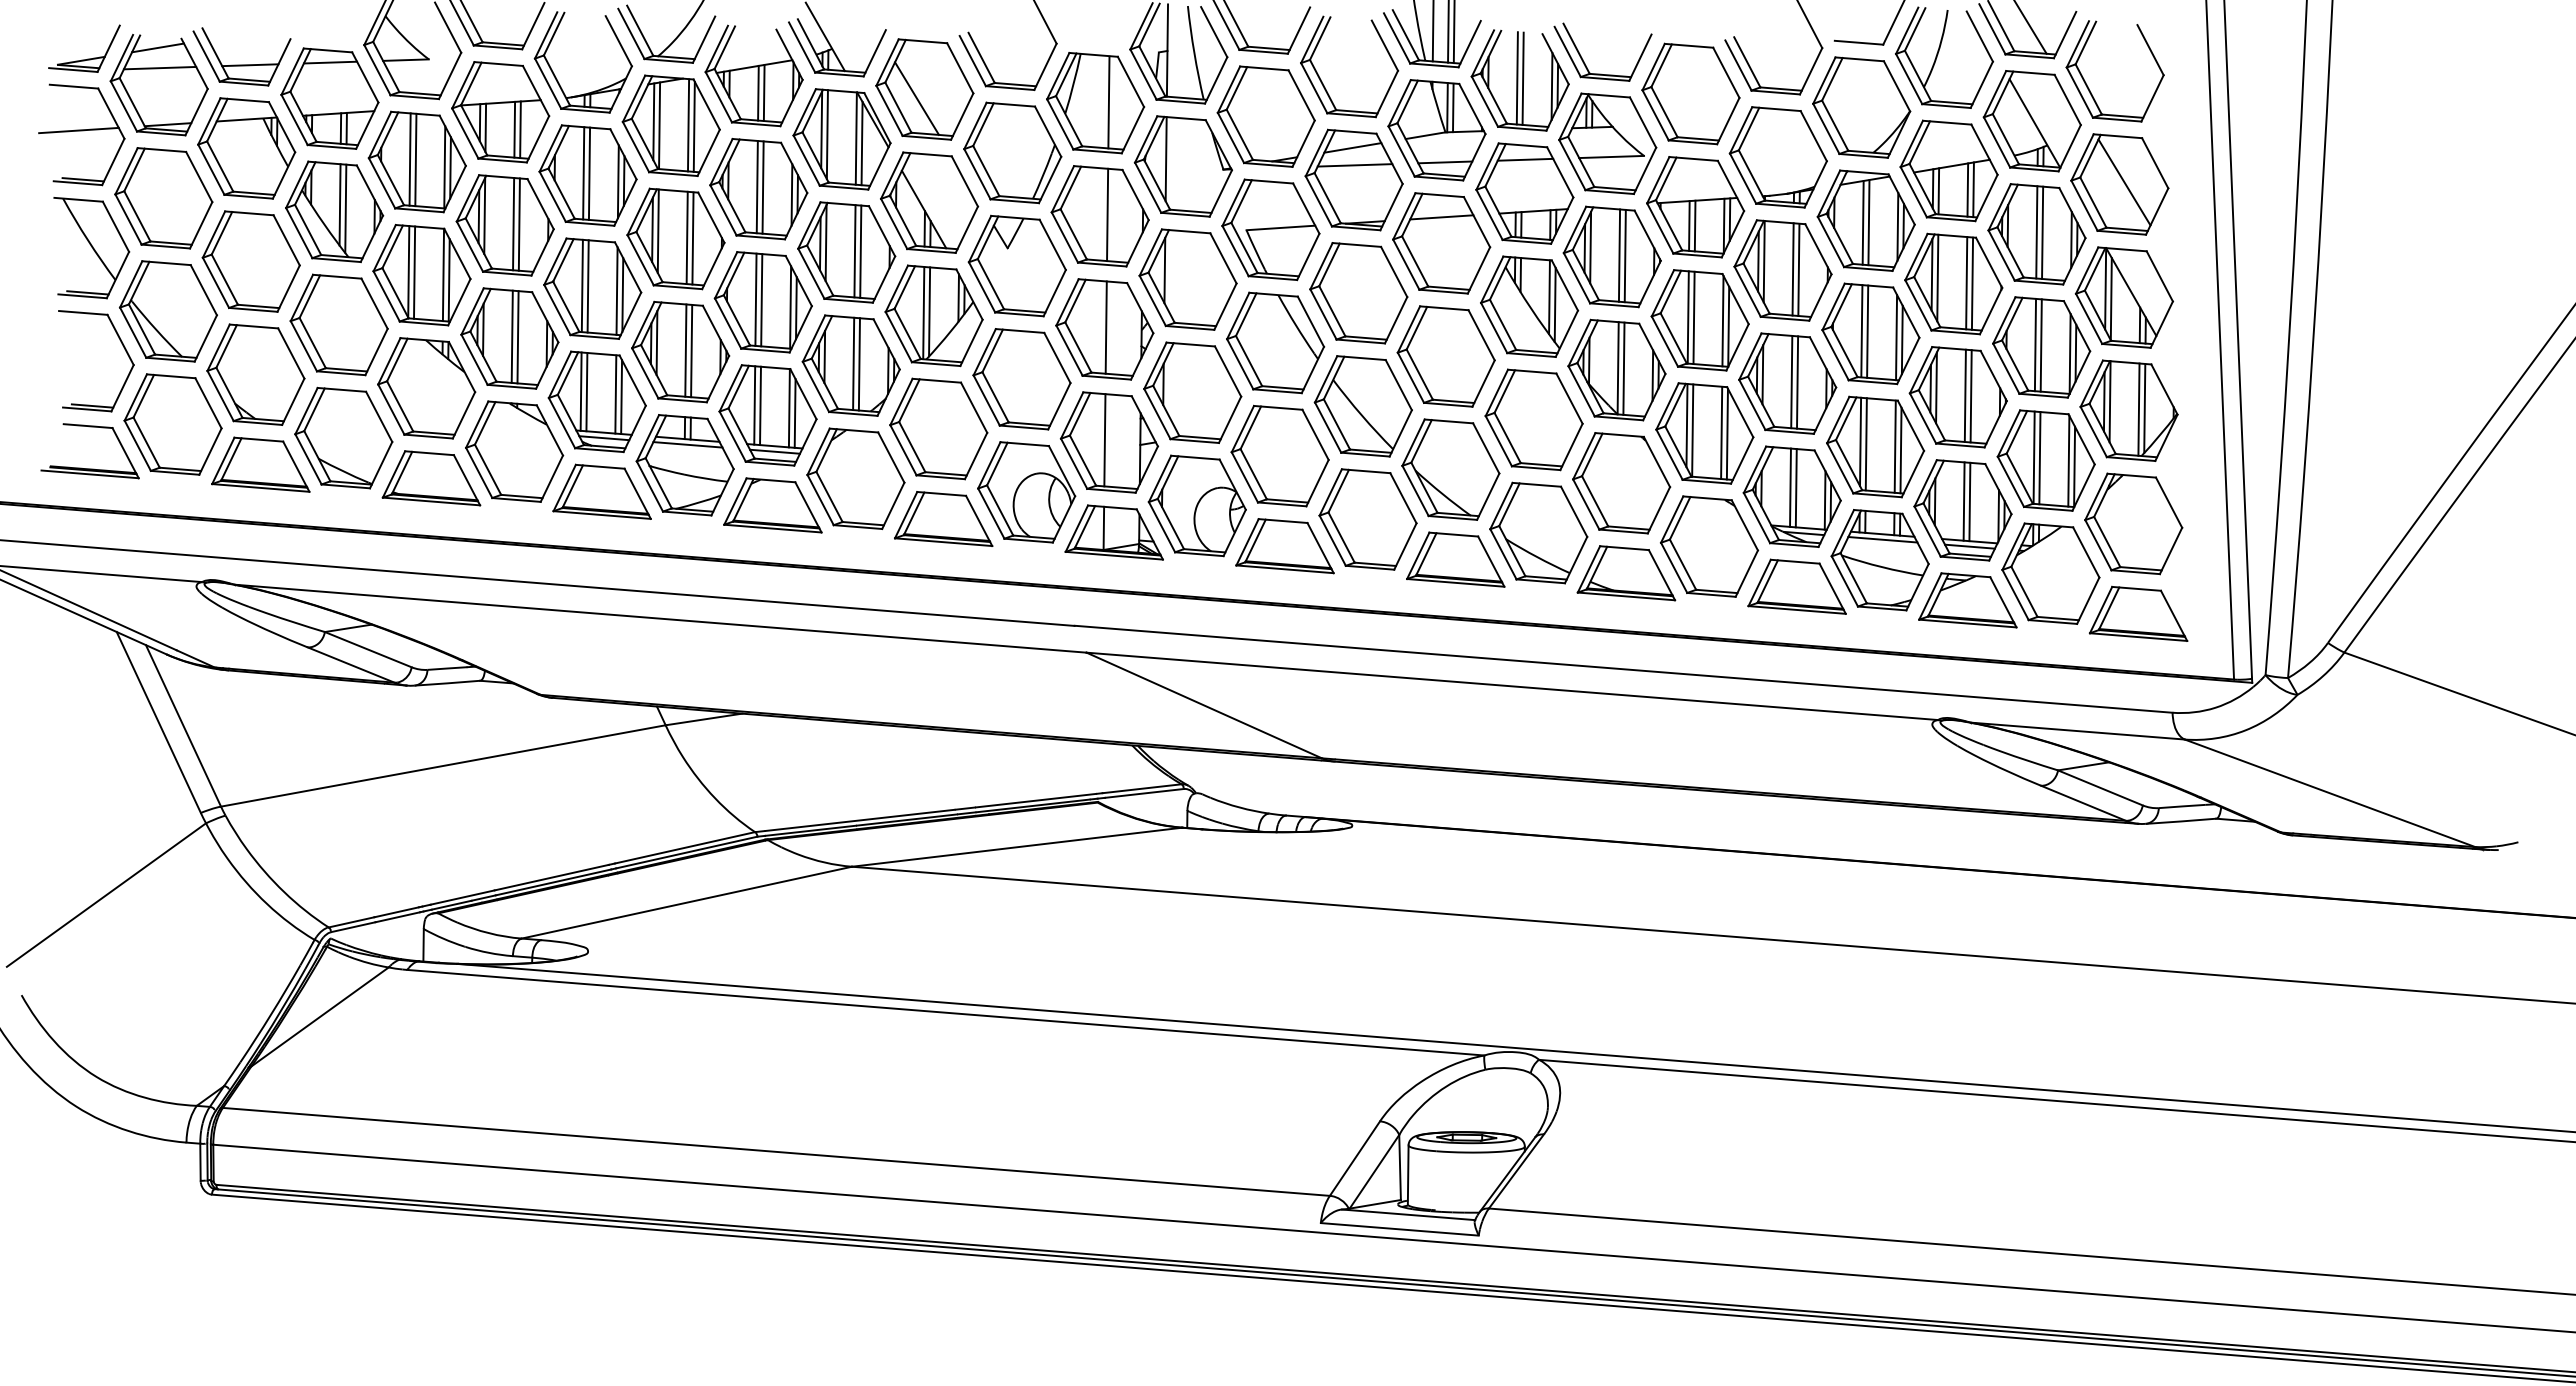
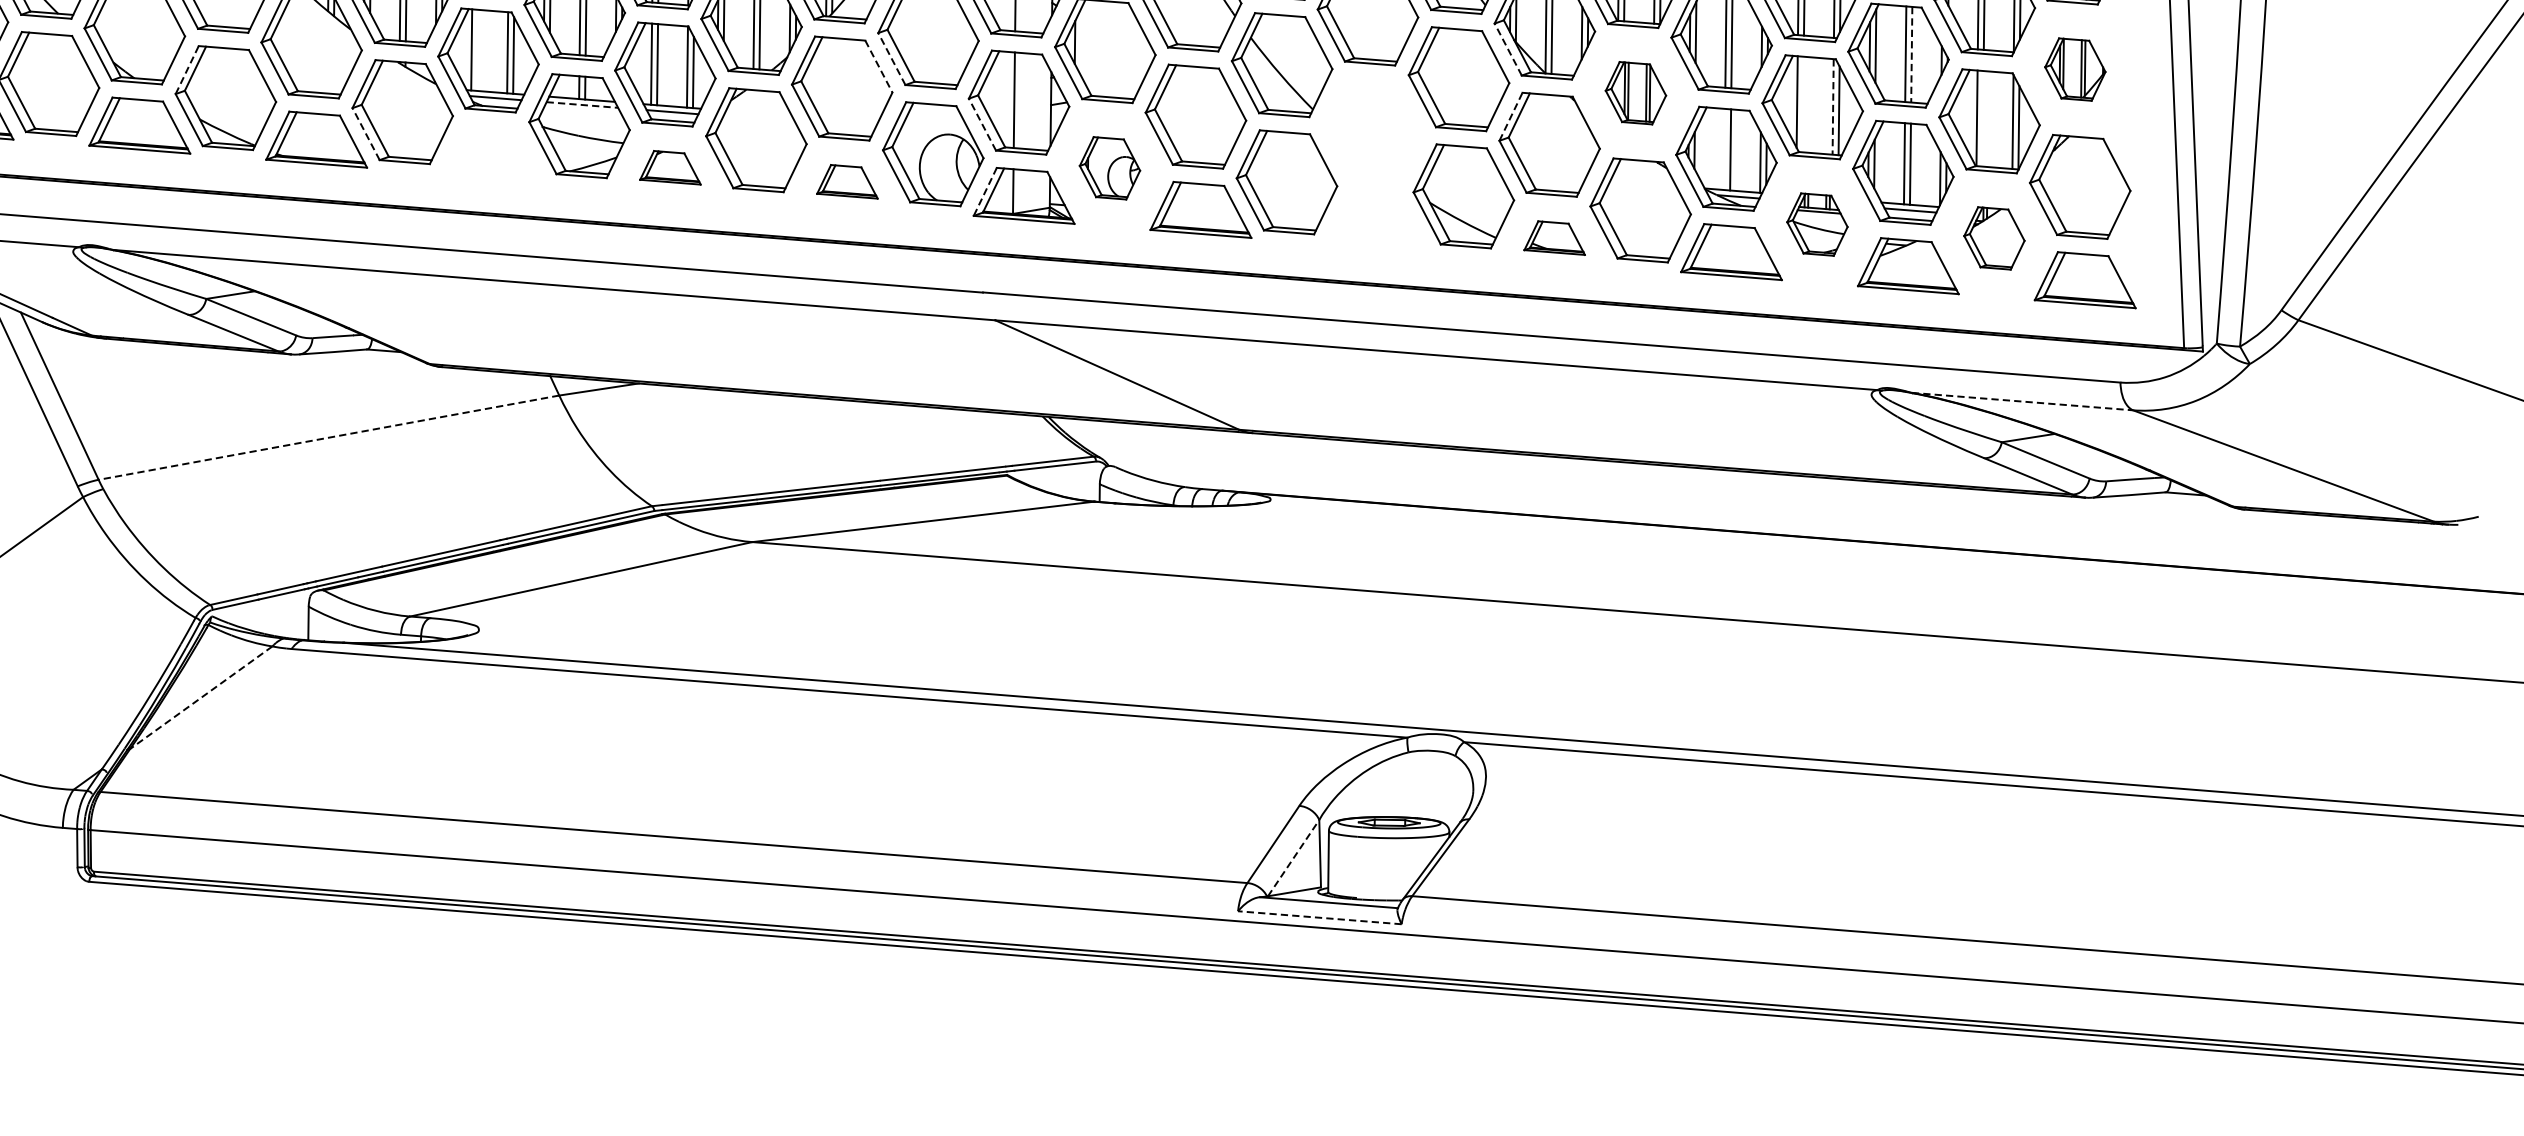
line: (1581, 390) -> (1508, 48), solid -> dashed
line: (586, 391) -> (477, 49), removed
line: (1971, 396) -> (1912, 54), solid -> dashed
line: (986, 400) -> (891, 59), solid -> dashed
line: (974, 408) -> (879, 67), solid -> dashed
part: (2128, 410) -> (2074, 69), size x0.6
line: (306, 411) -> (187, 70), solid -> dashed
part: (1704, 433) -> (1635, 93), size x0.6
line: (687, 444) -> (581, 104), solid -> dashed
line: (1865, 444) -> (1802, 104), removed
line: (1895, 447) -> (1833, 107), solid -> dashed
line: (1584, 456) -> (1511, 117), solid -> dashed
line: (2039, 458) -> (1982, 119), removed
line: (1073, 463) -> (981, 124), solid -> dashed
part: (1450, 469) -> (1372, 130), removed
line: (478, 472) -> (365, 133), solid -> dashed
line: (1790, 487) -> (1724, 149), removed
part: (601, 491) -> (492, 153), removed
part: (772, 505) -> (669, 167), size x0.6
part: (1196, 505) -> (1109, 167), size x0.6
part: (943, 518) -> (847, 181), size x0.6
line: (1076, 528) -> (984, 191), solid -> dashed
part: (1455, 559) -> (1377, 223), removed
part: (1879, 560) -> (1816, 224), size x0.6
part: (1626, 573) -> (1554, 238), size x0.6
part: (2050, 573) -> (1993, 238), size x0.6
line: (2078, 731) -> (2022, 401), solid -> dashed
line: (443, 765) -> (329, 437), solid -> dashed
line: (320, 1016) -> (201, 697), solid -> dashed
line: (1374, 1171) -> (1293, 857), solid -> dashed
line: (1399, 1229) -> (1319, 917), solid -> dashed

